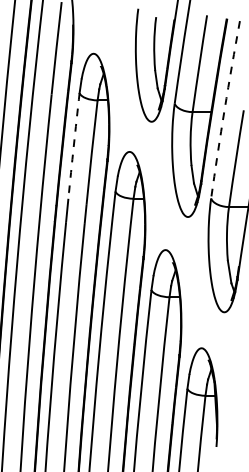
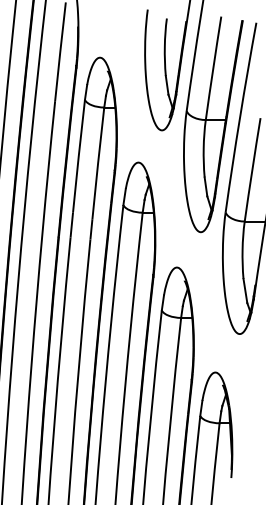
arc: (225, 109) -> (240, 117), dashed -> solid
arc: (73, 146) -> (78, 156), dashed -> solid

